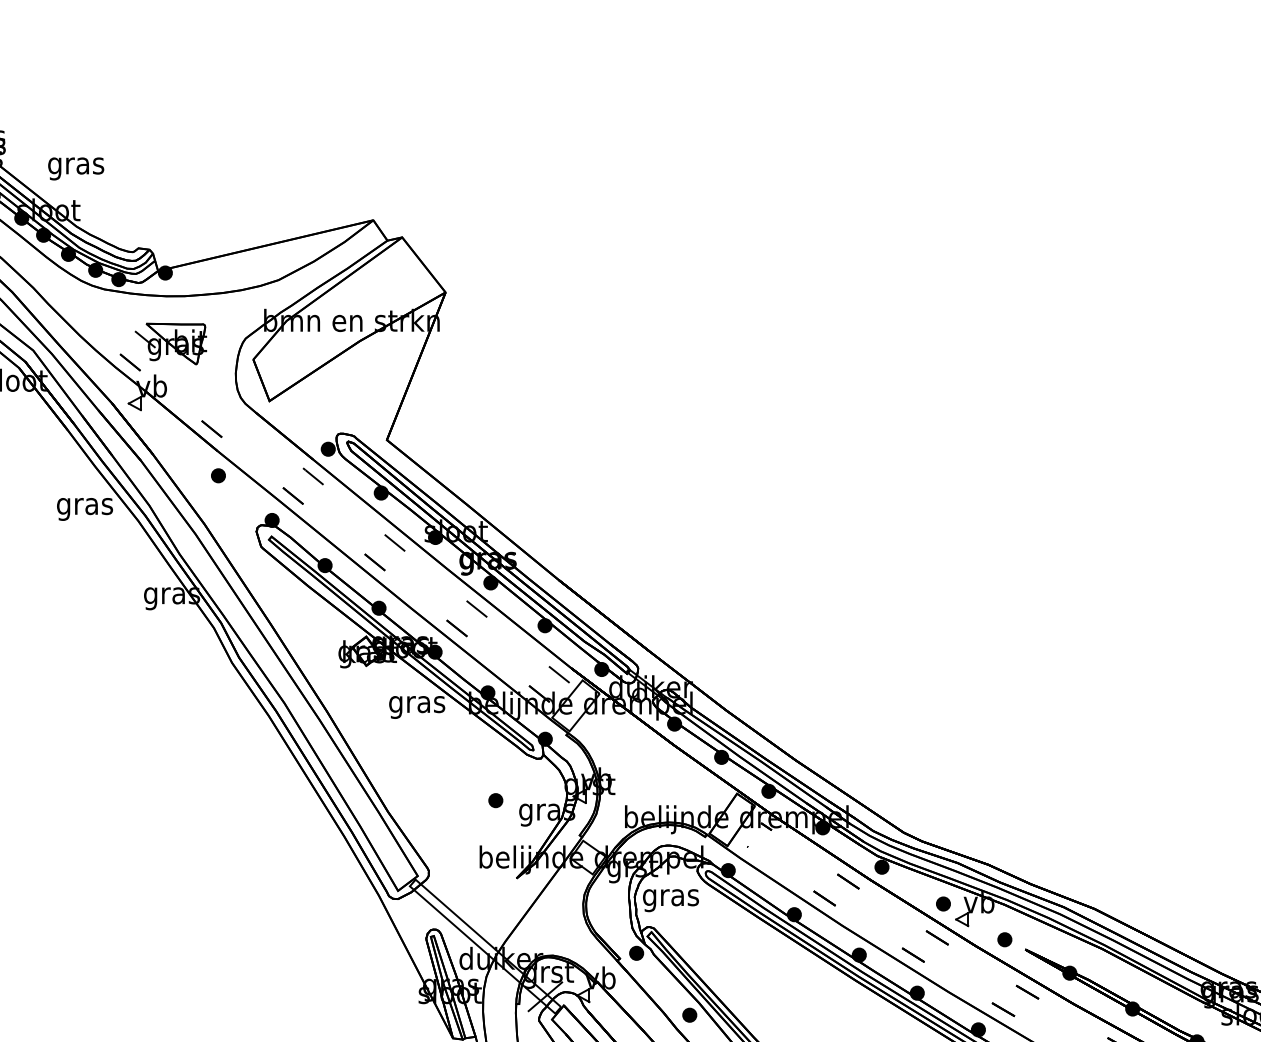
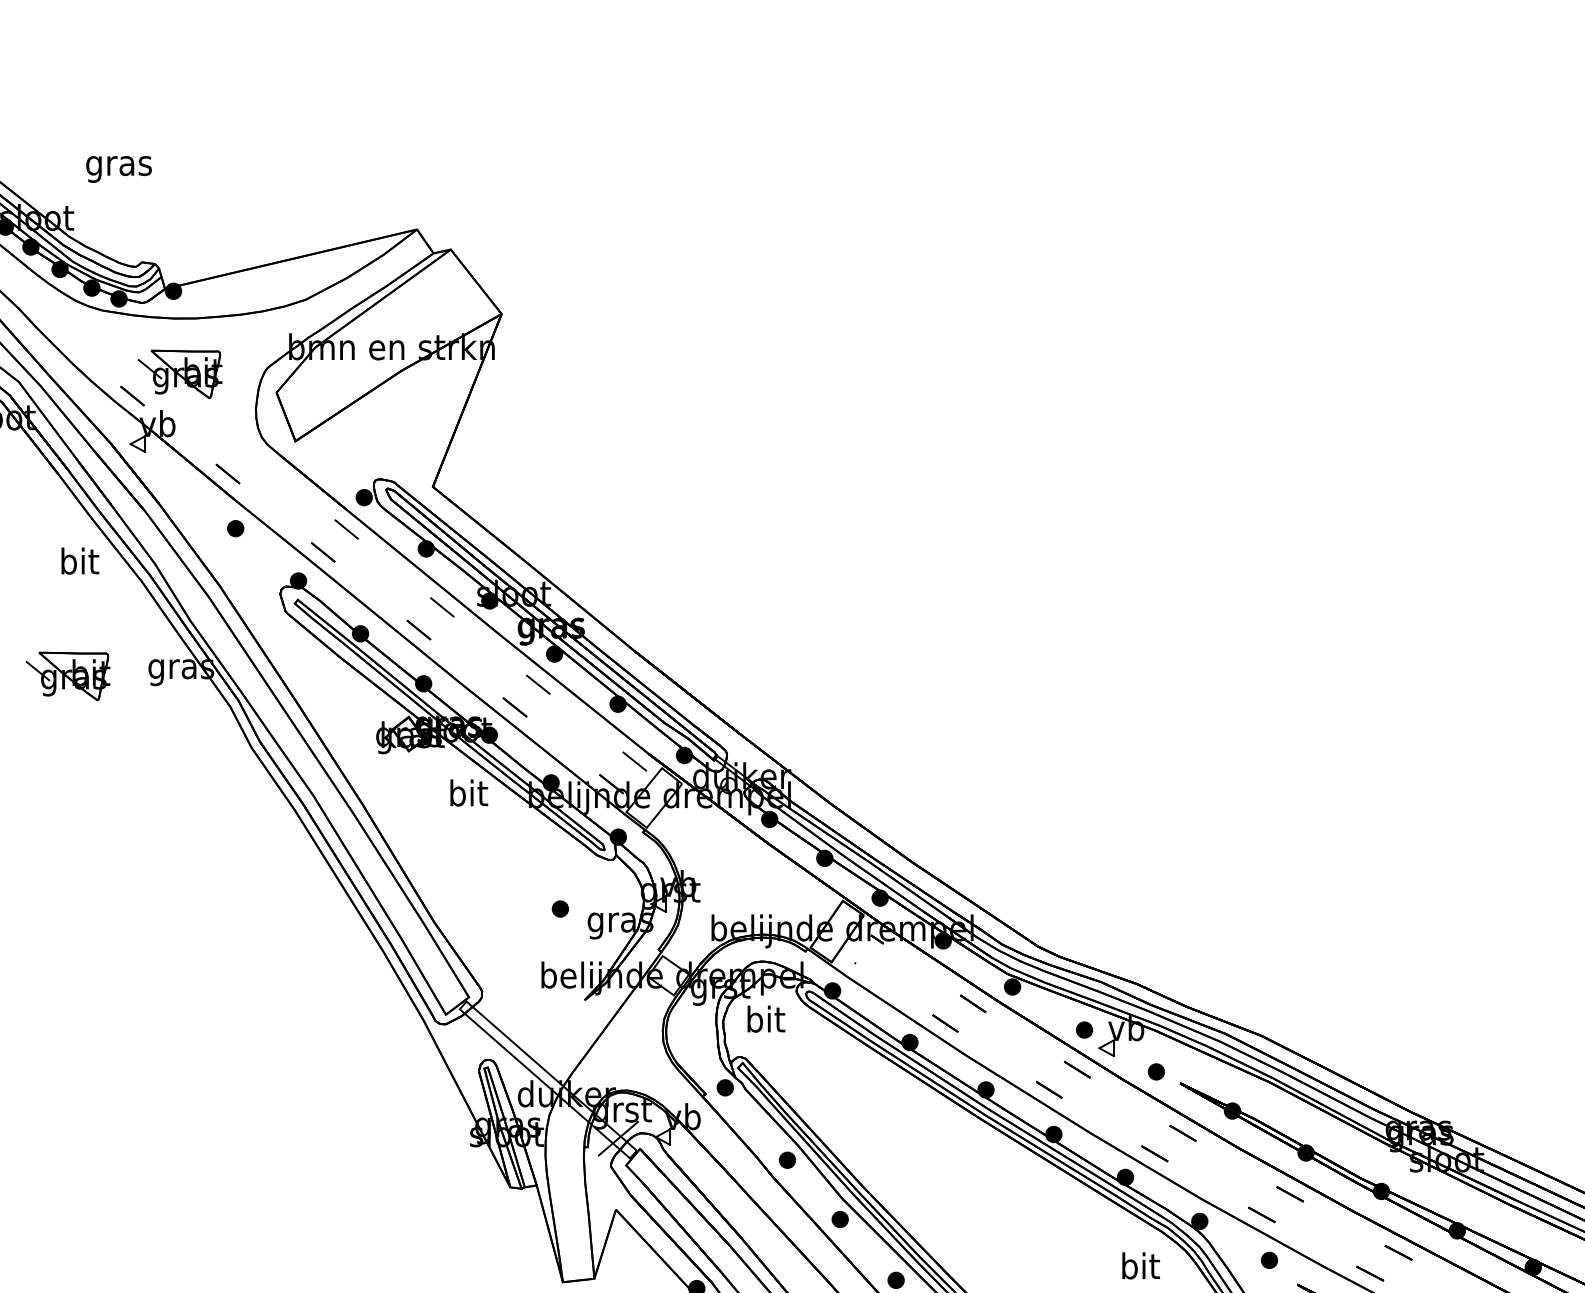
text: (75, 169) -> (118, 169), moved
text: (85, 506) -> (79, 564), gras -> bit
part: (74, 602) -> (67, 676), added
text: (417, 704) -> (468, 796), gras -> bit
text: (670, 897) -> (765, 1022), gras -> bit

